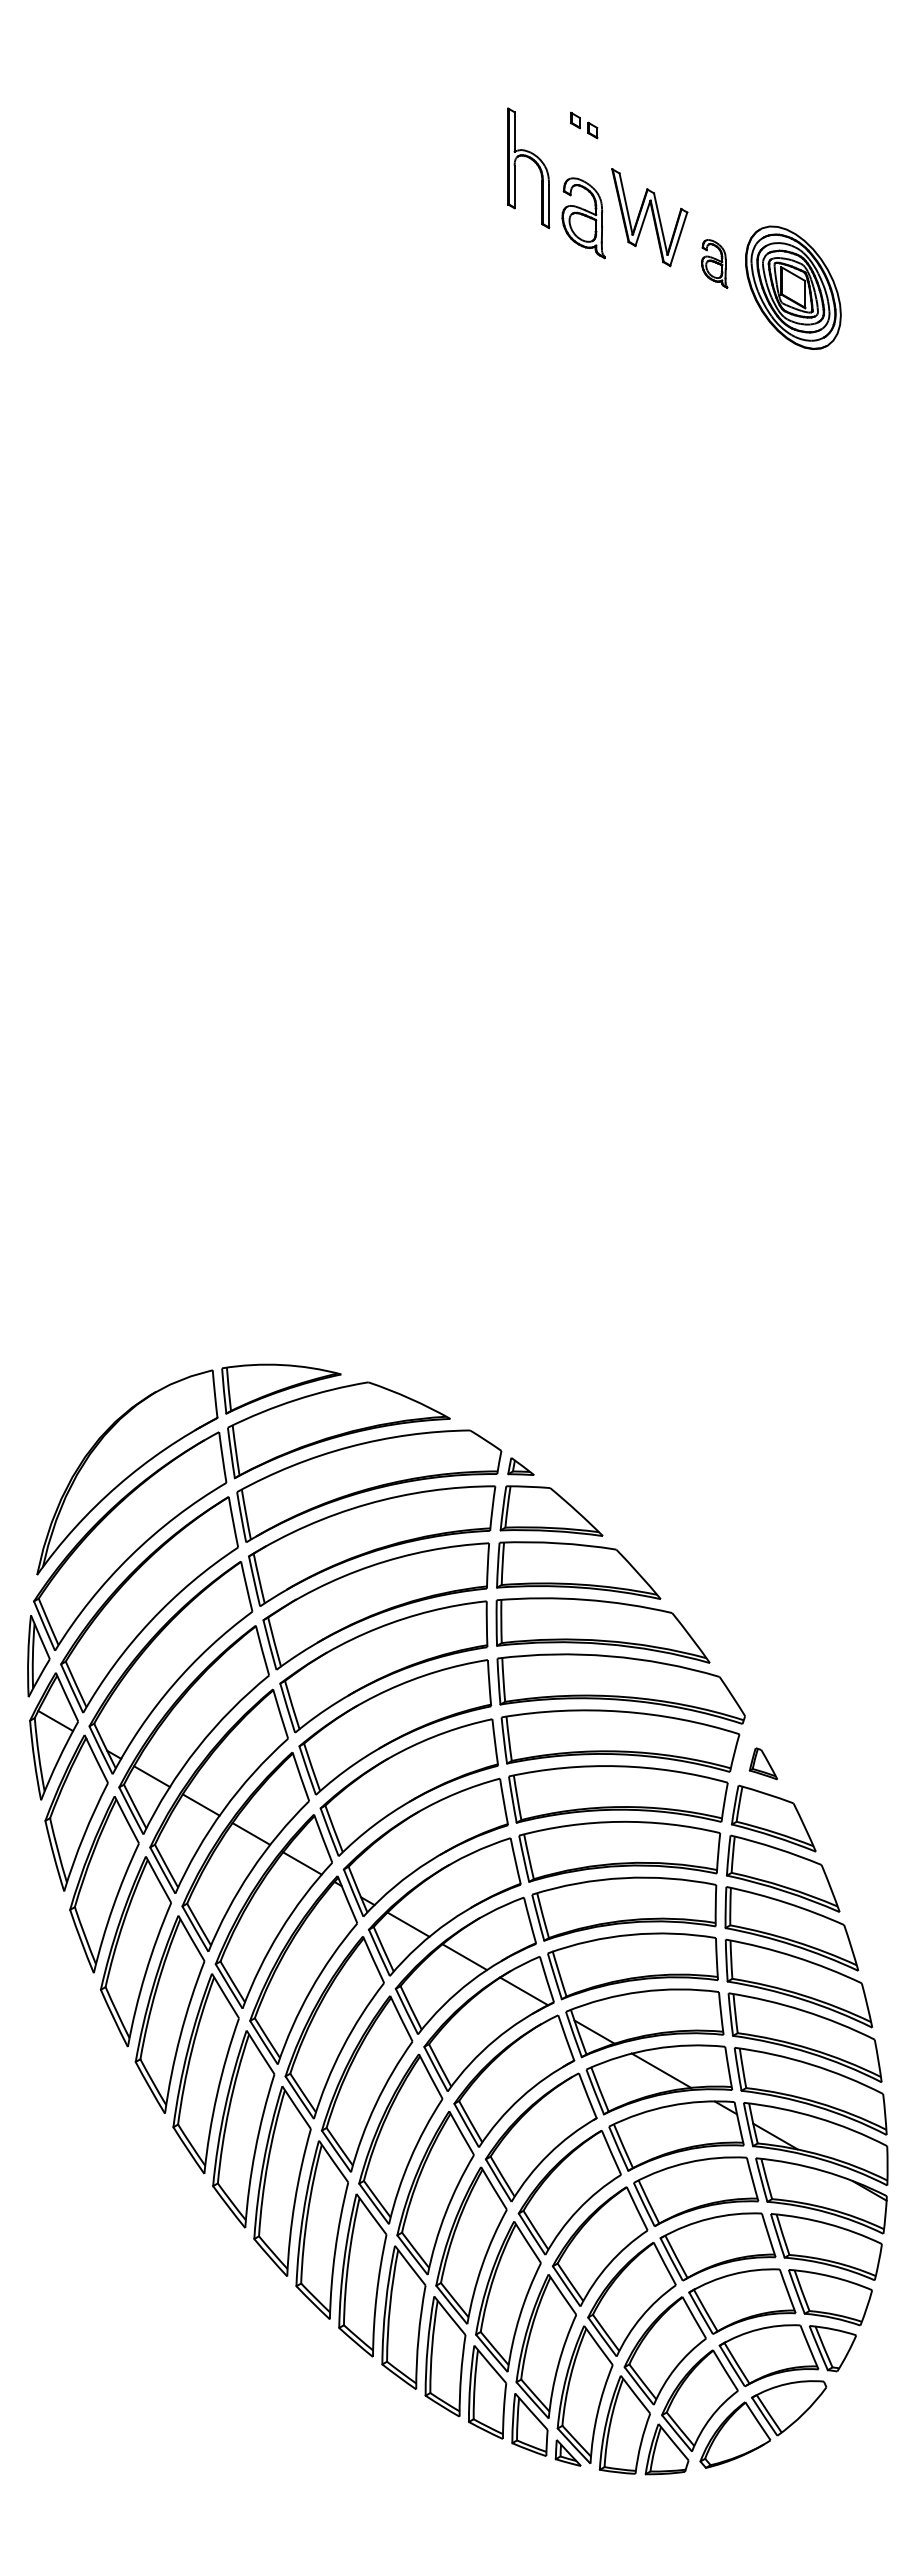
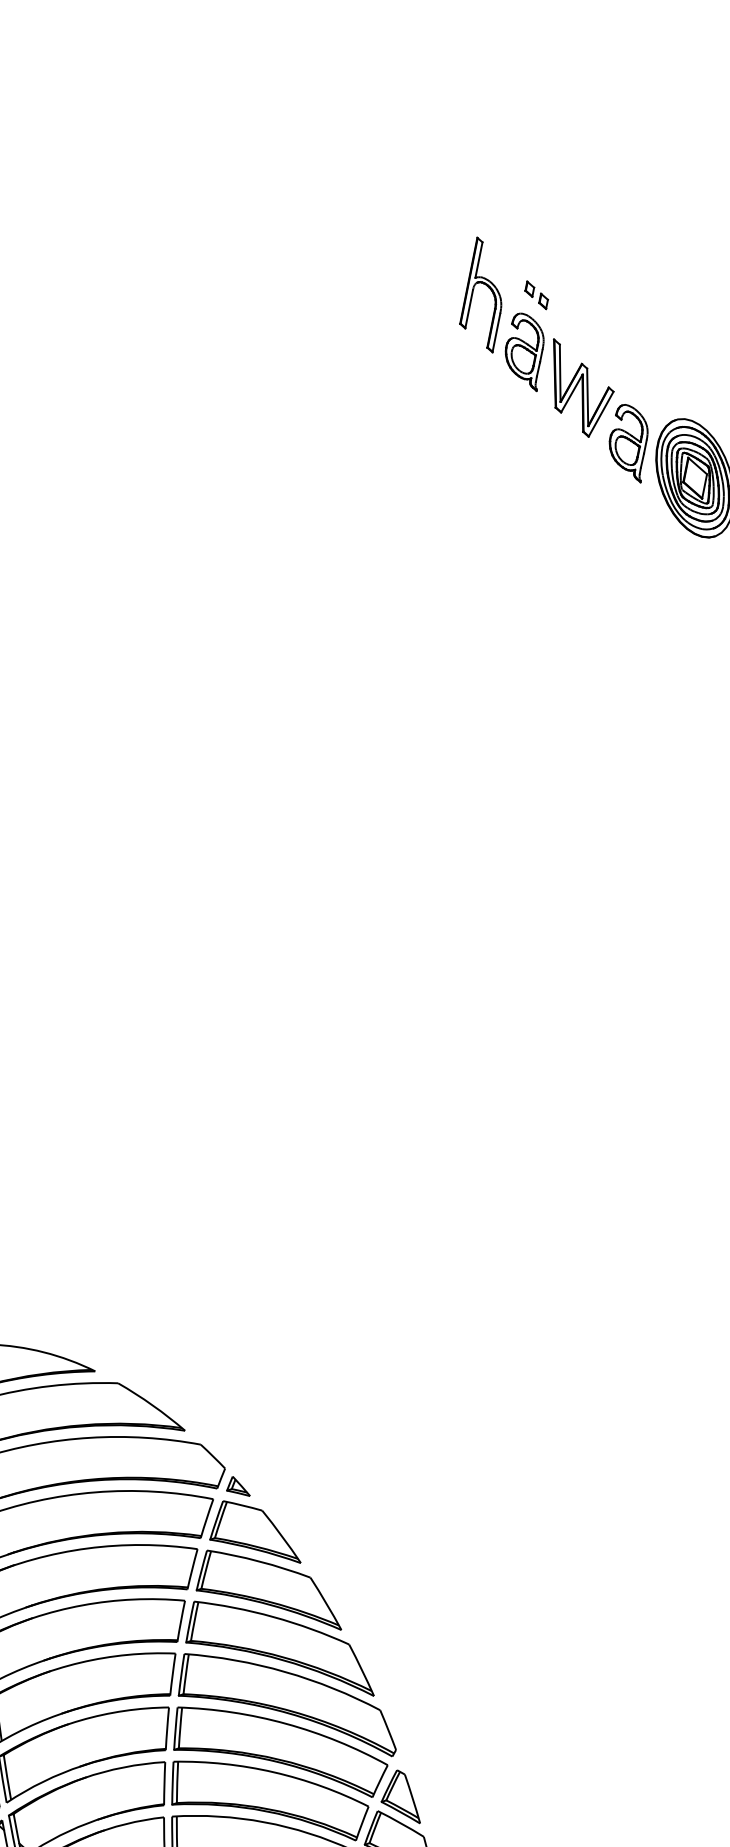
part: (534, 162) -> (491, 290), moved
part: (583, 218) -> (524, 351), moved
part: (714, 263) -> (628, 442), size x1.67
part: (763, 1763) -> (404, 1795), size x1.67

